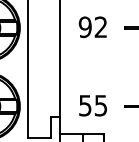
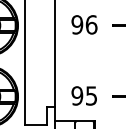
text: (100, 27) -> (91, 25), 2 -> 6
text: (84, 105) -> (76, 95), 5 -> 9

